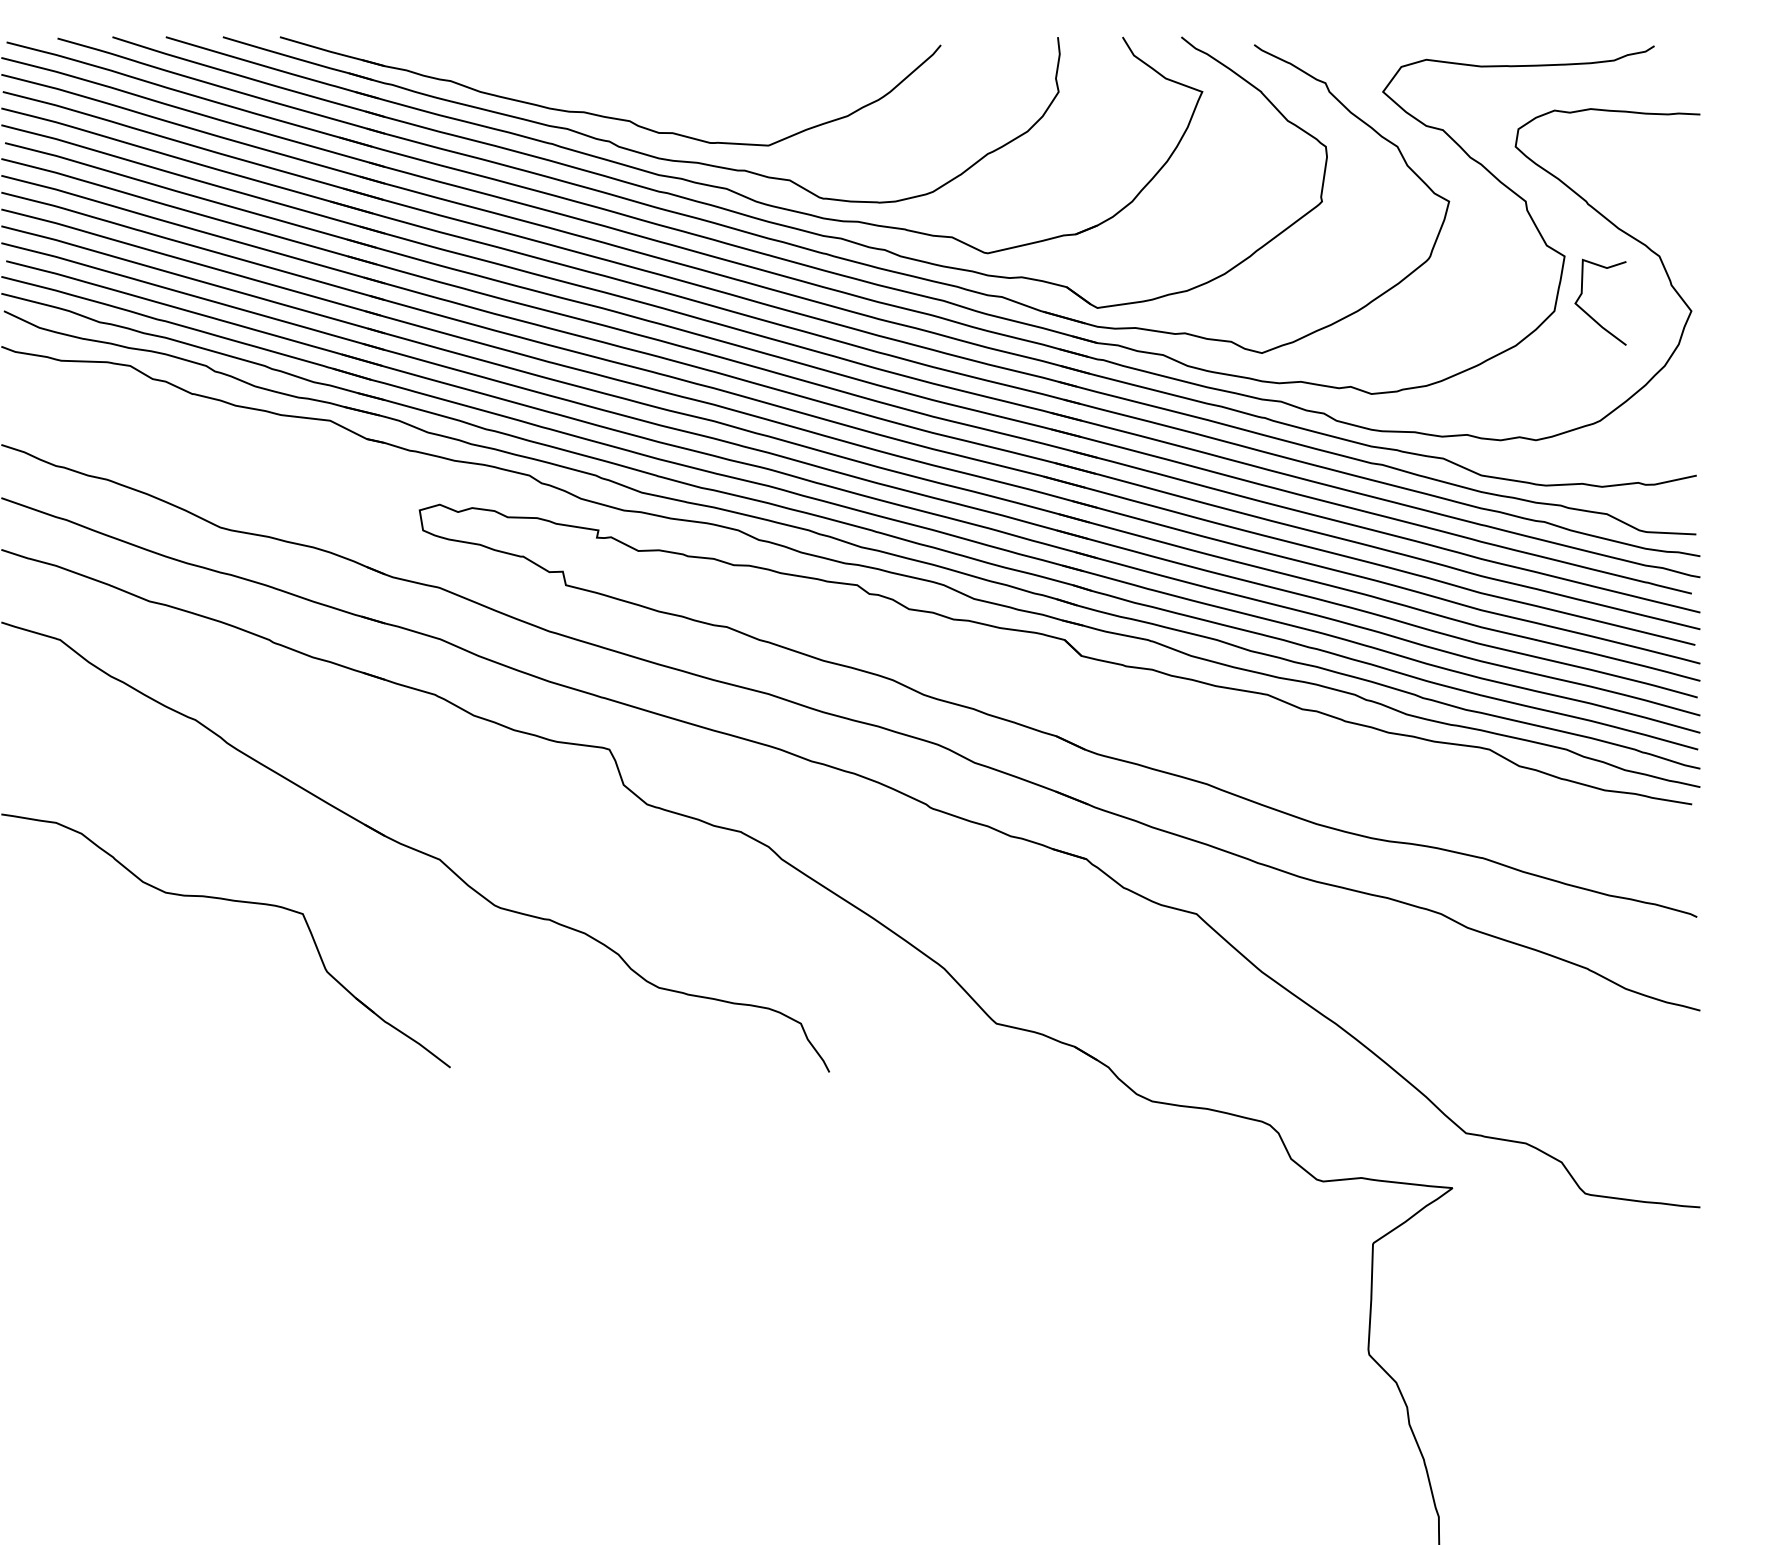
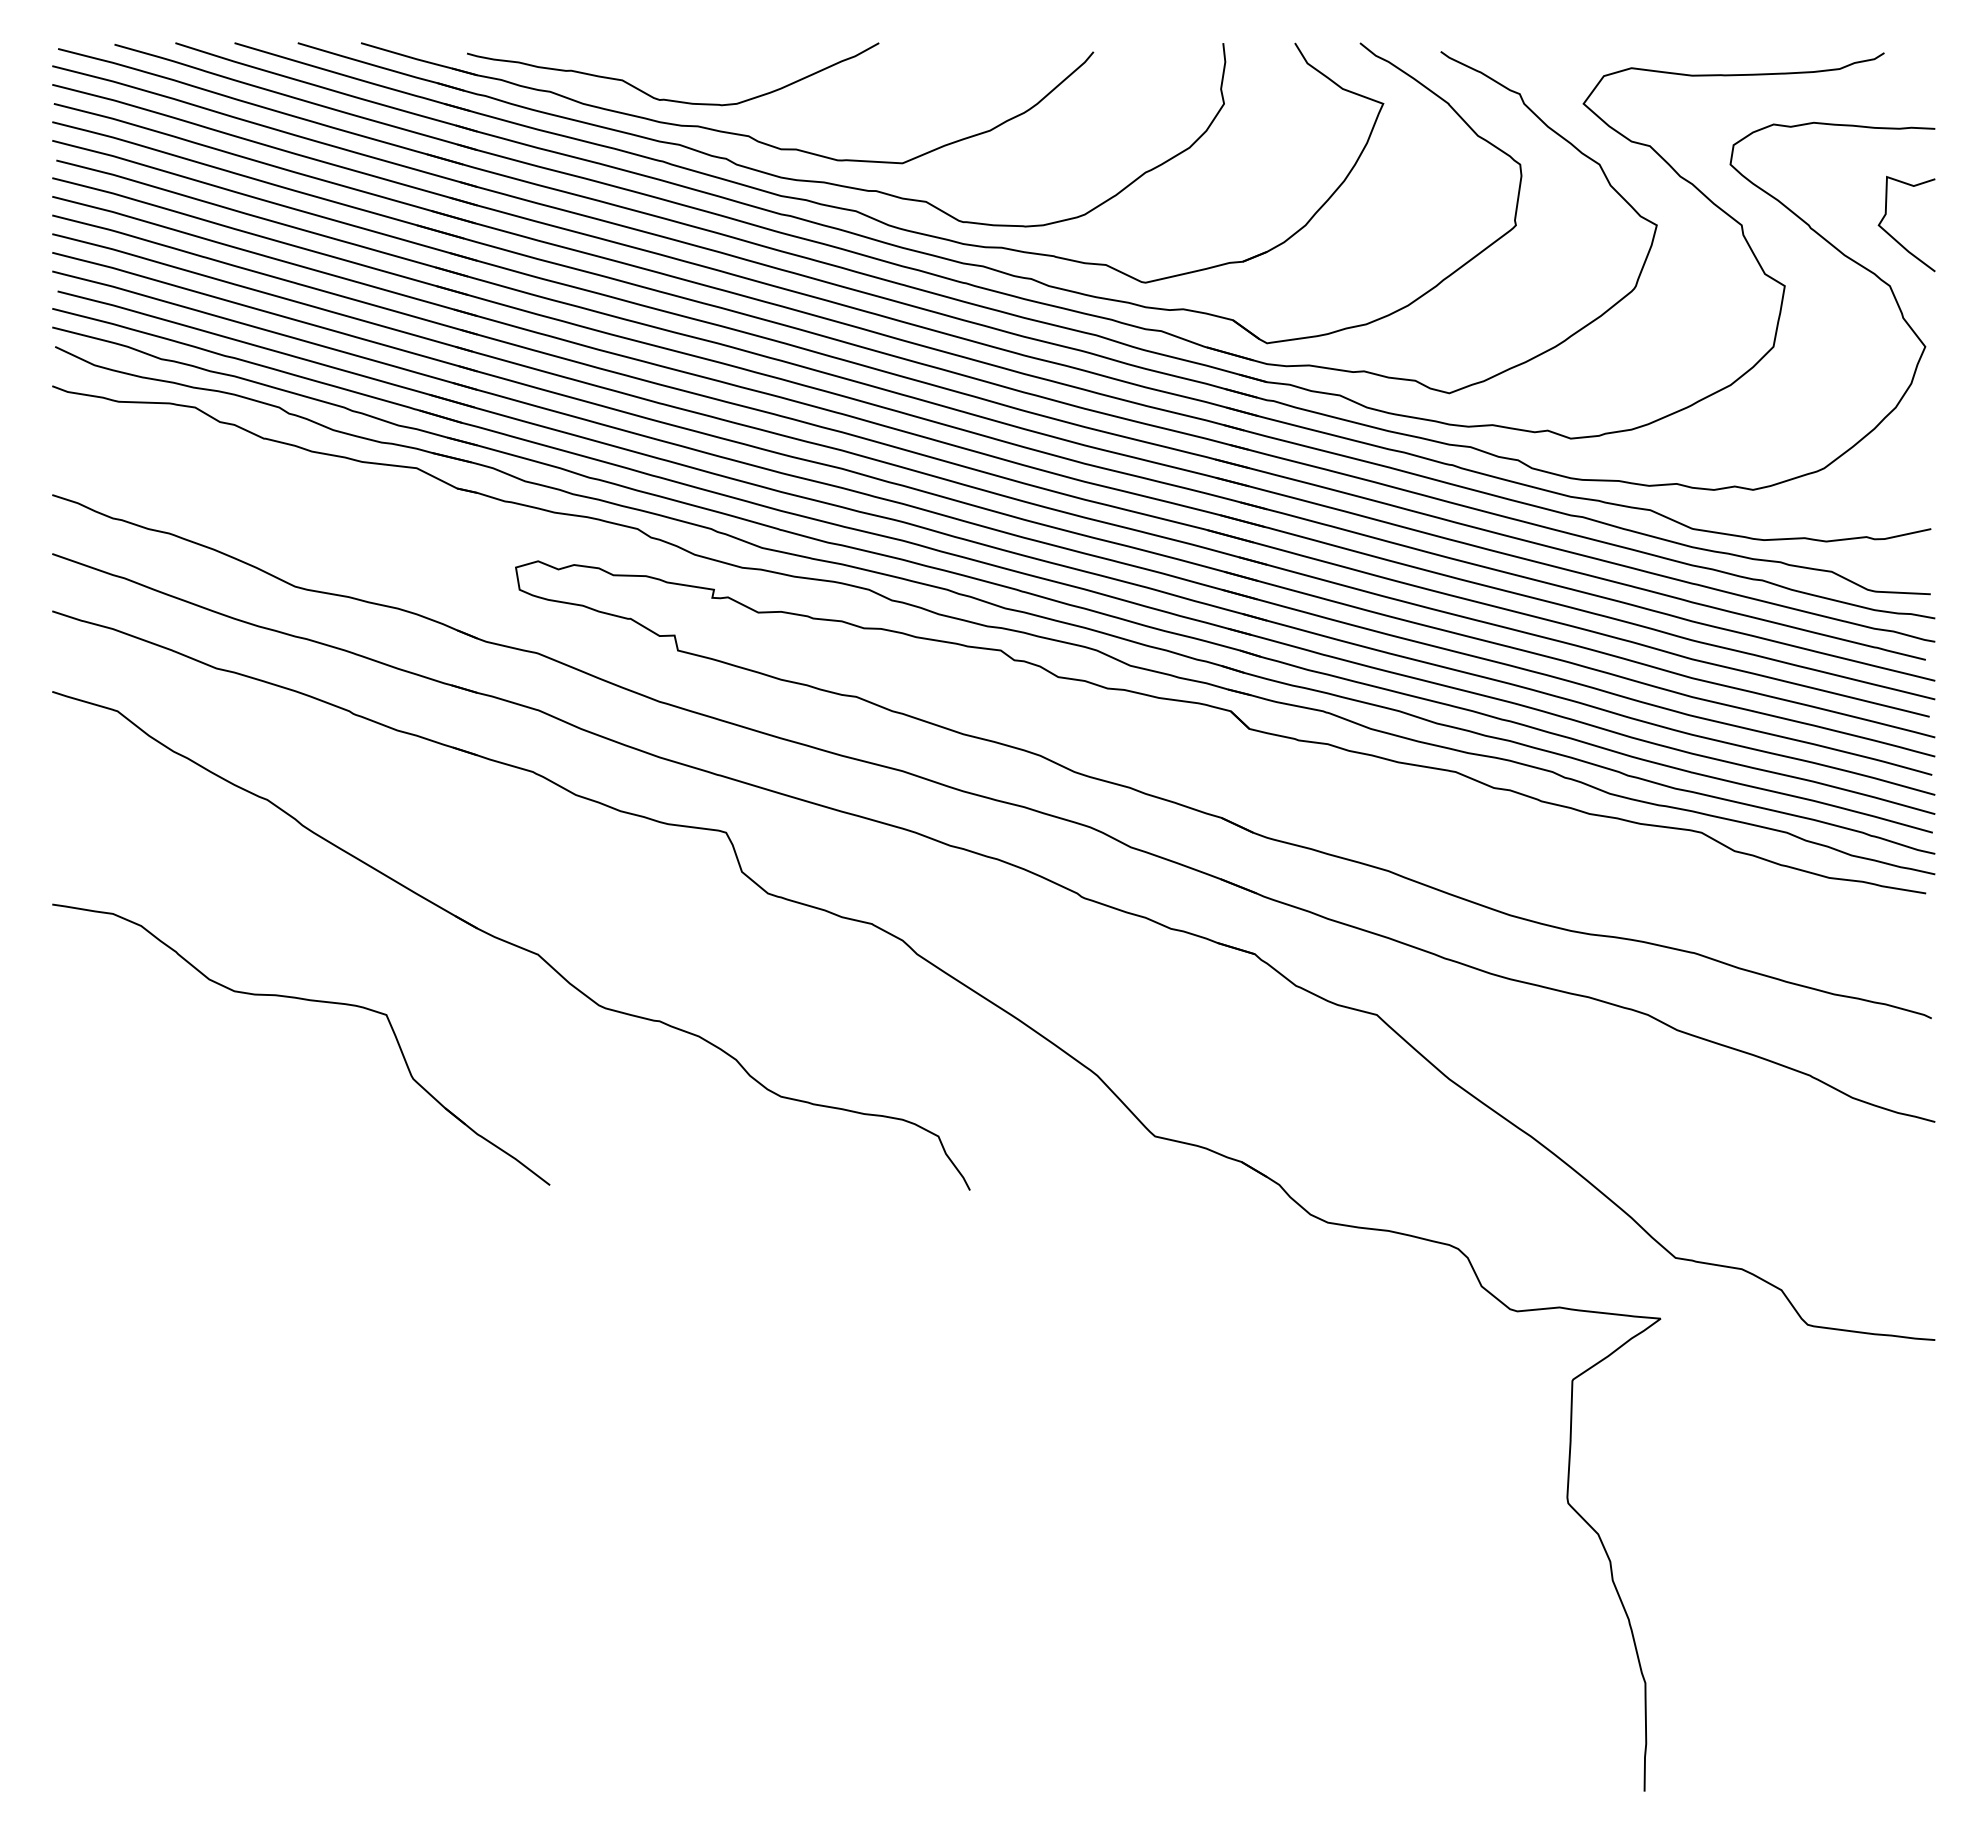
curve: (560, 88) -> (671, 99), added
curve: (1589, 314) -> (1894, 237), moved

